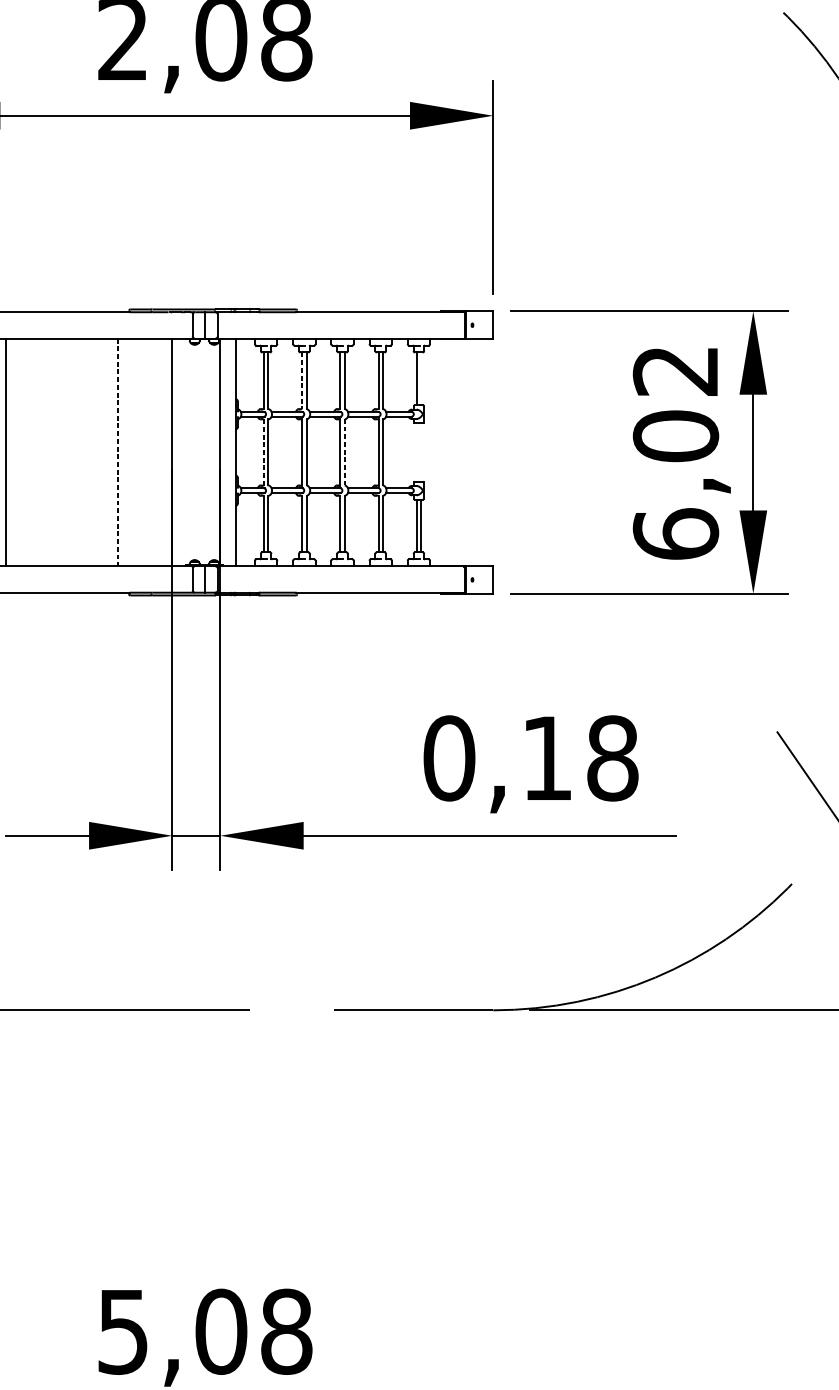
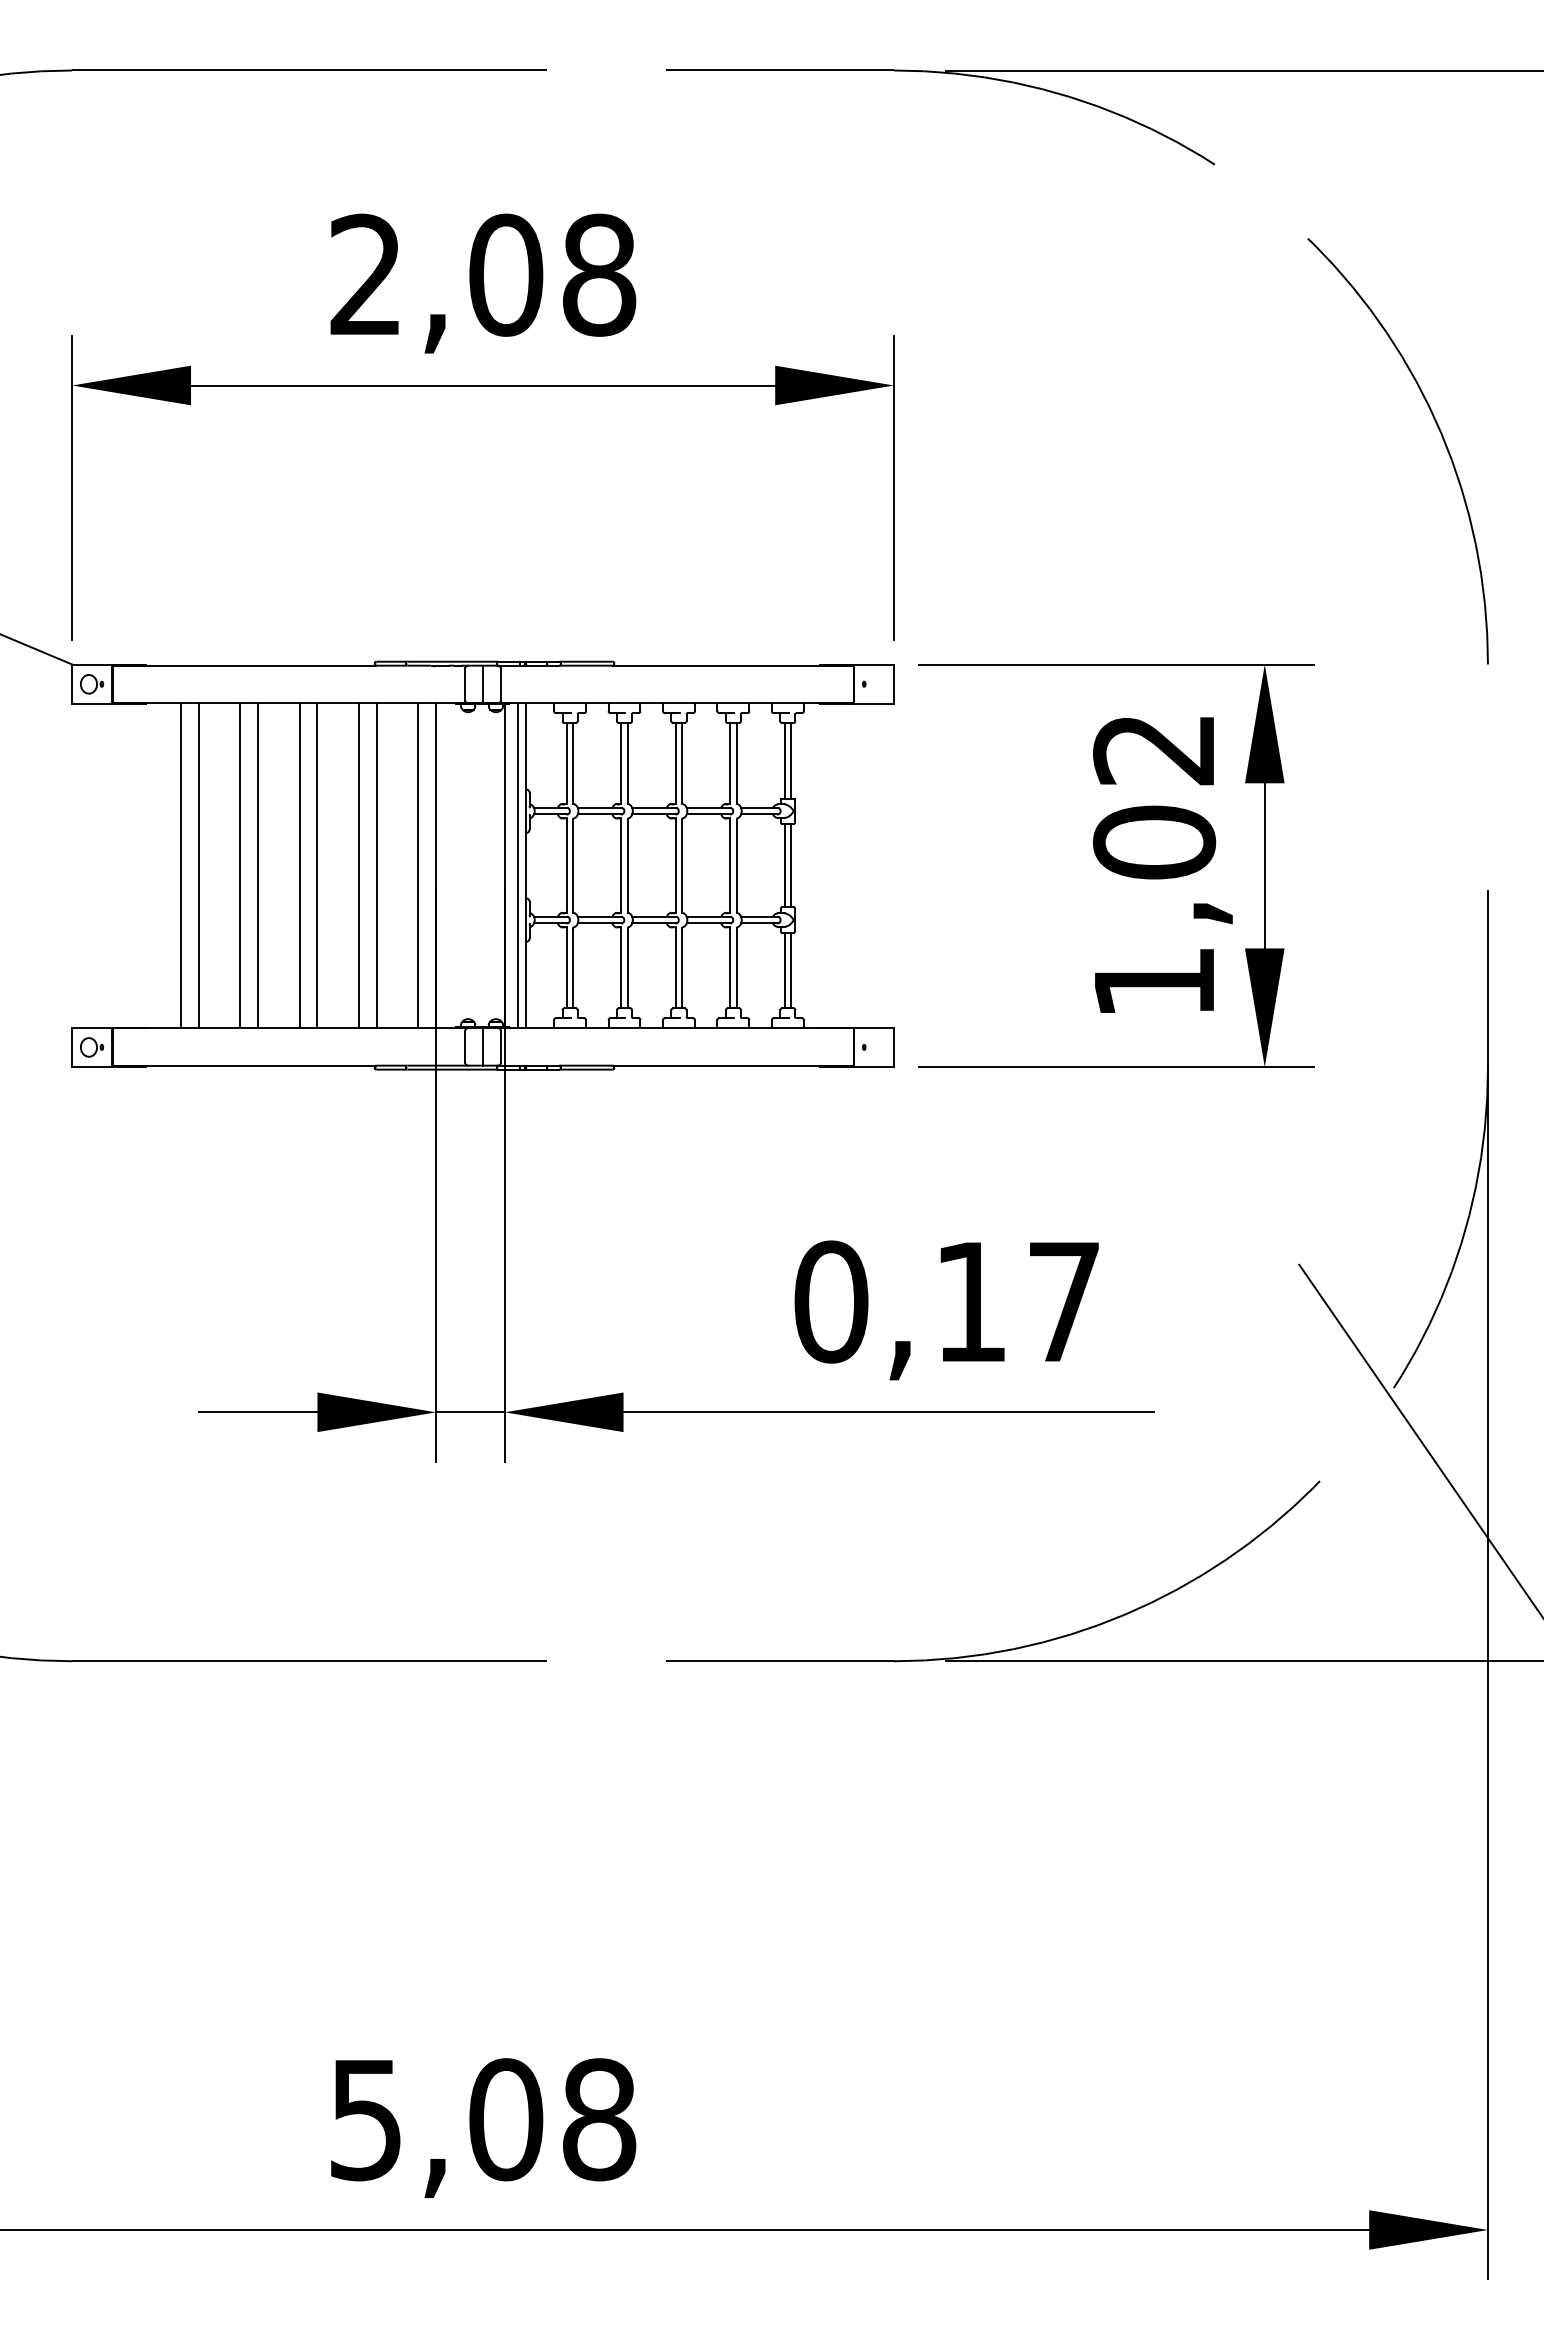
line: (421, 378) -> (791, 760), added
line: (302, 380) -> (621, 763), dashed -> solid
line: (35, 452) -> (240, 865), added
line: (47, 452) -> (258, 865), added
line: (76, 452) -> (299, 865), added
line: (89, 452) -> (317, 865), added
line: (130, 452) -> (376, 865), added
line: (159, 452) -> (418, 865), added
line: (230, 452) -> (518, 865), added
line: (345, 452) -> (682, 865), dashed -> solid
line: (416, 452) -> (784, 865), added
line: (421, 452) -> (791, 865), added
line: (118, 453) -> (359, 866), dashed -> solid
line: (263, 453) -> (566, 866), dashed -> solid
text: (675, 533) -> (1154, 981), 6,02 -> 1,02
text: (612, 758) -> (1064, 1301), 0,18 -> 0,17

